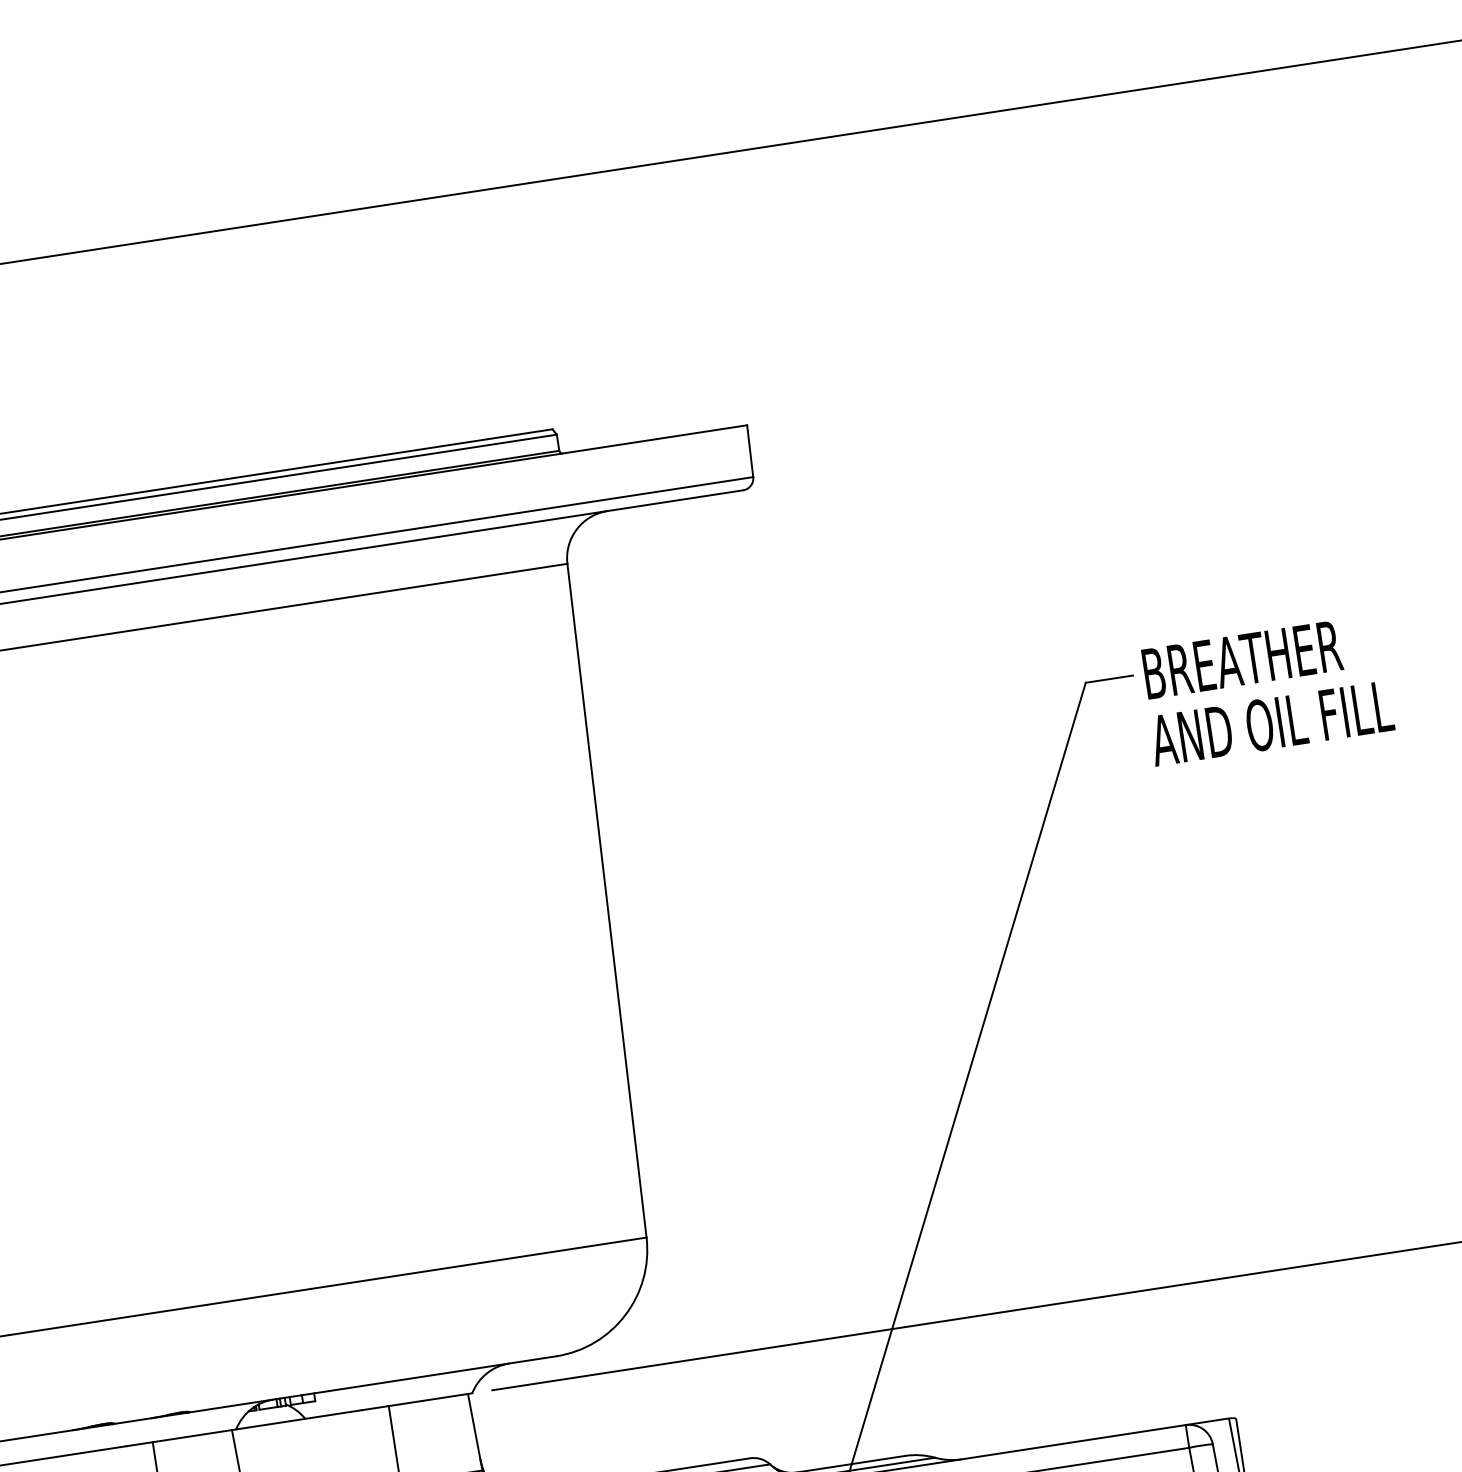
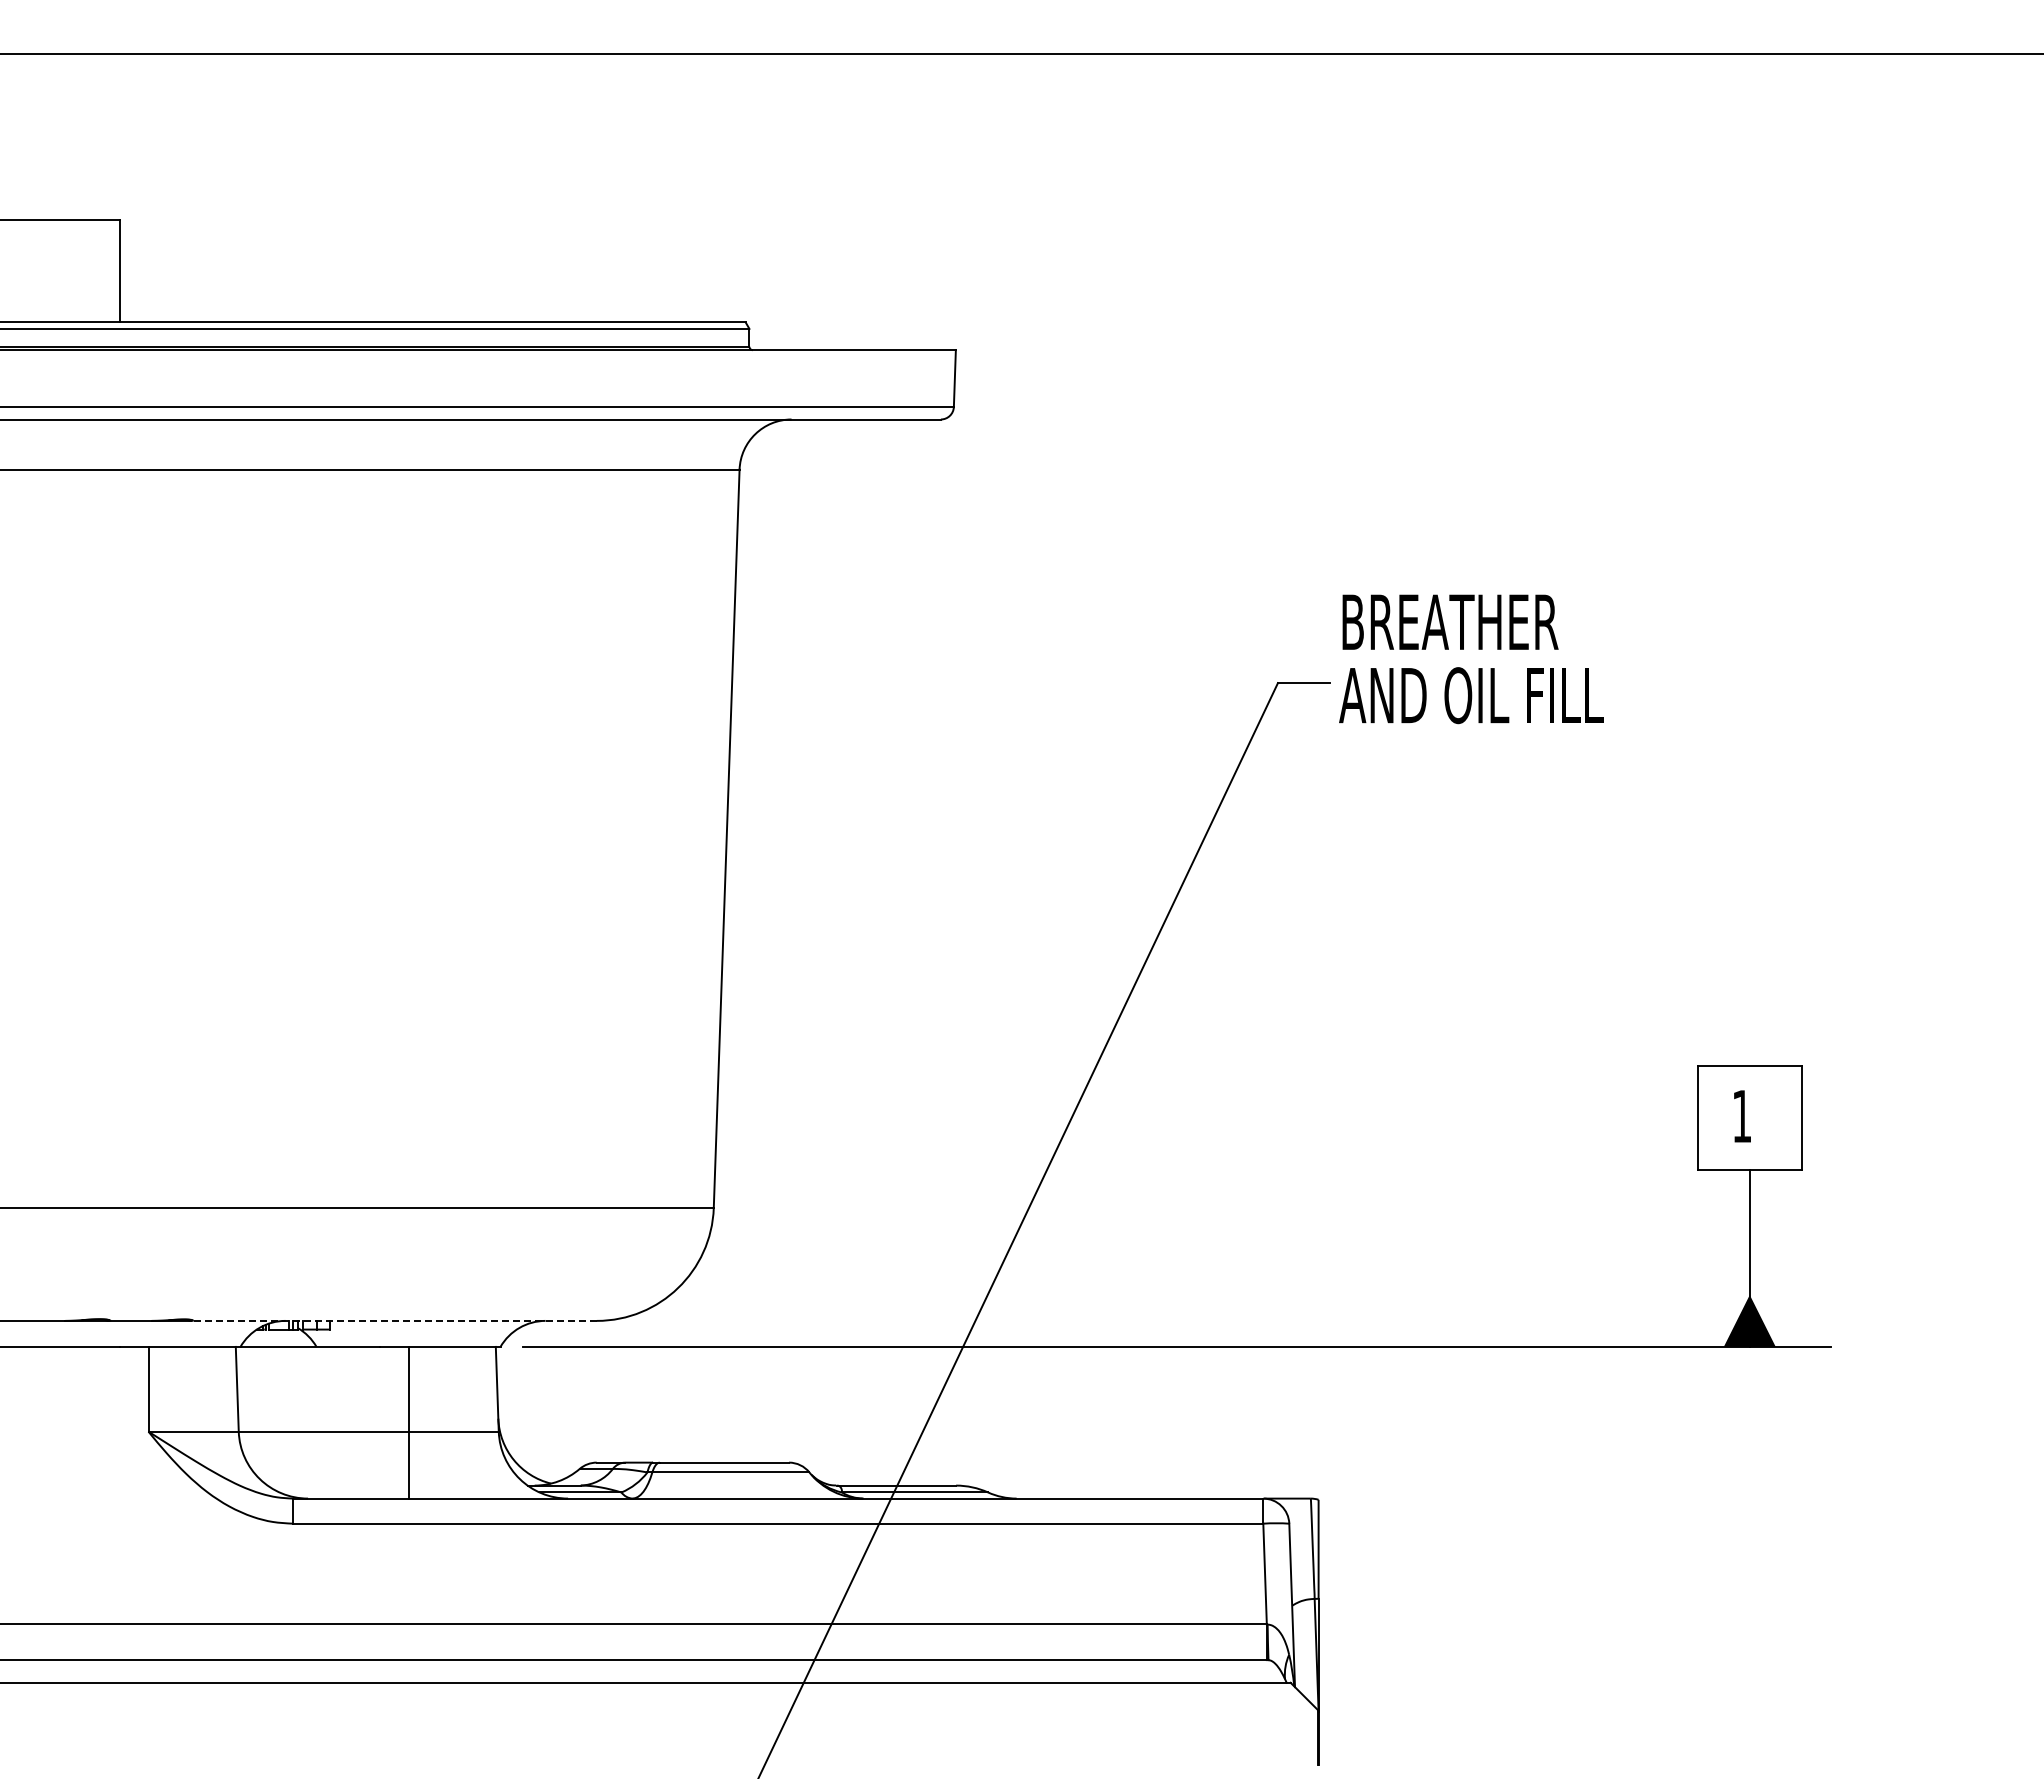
text: (1266, 690) -> (1471, 659), moved
line: (371, 1384) -> (393, 1320), solid -> dashed

